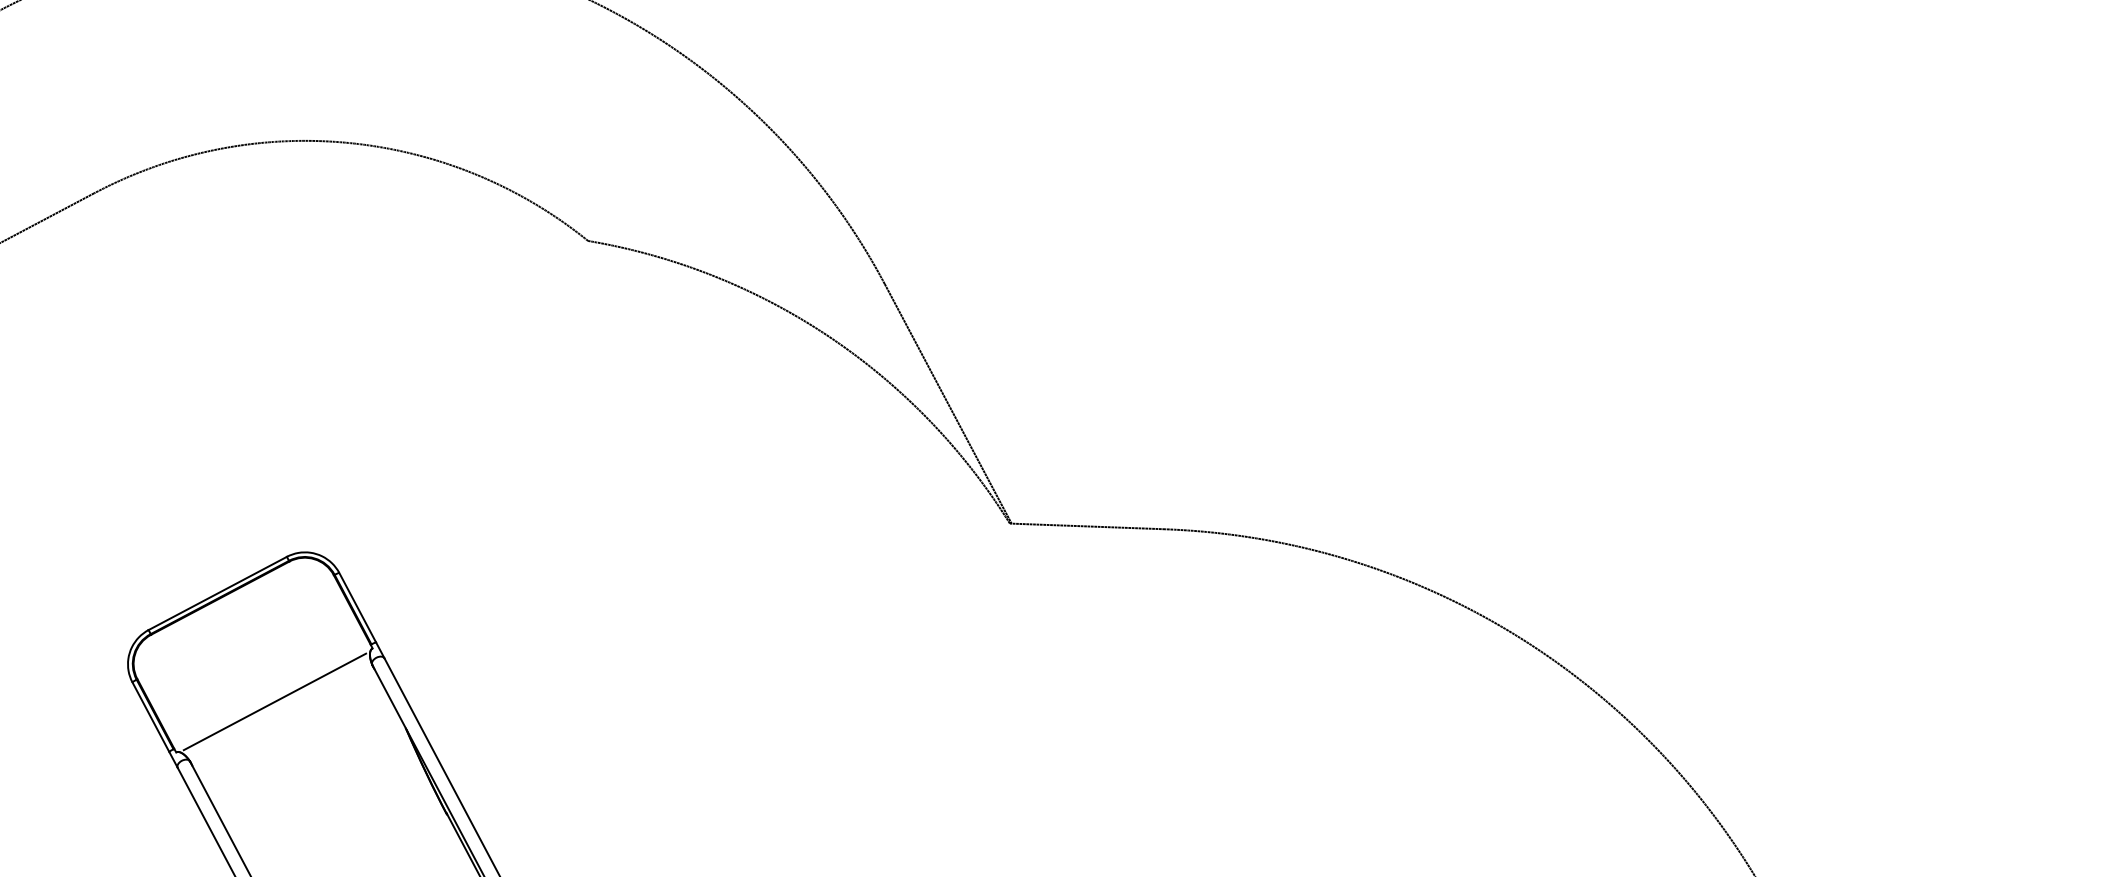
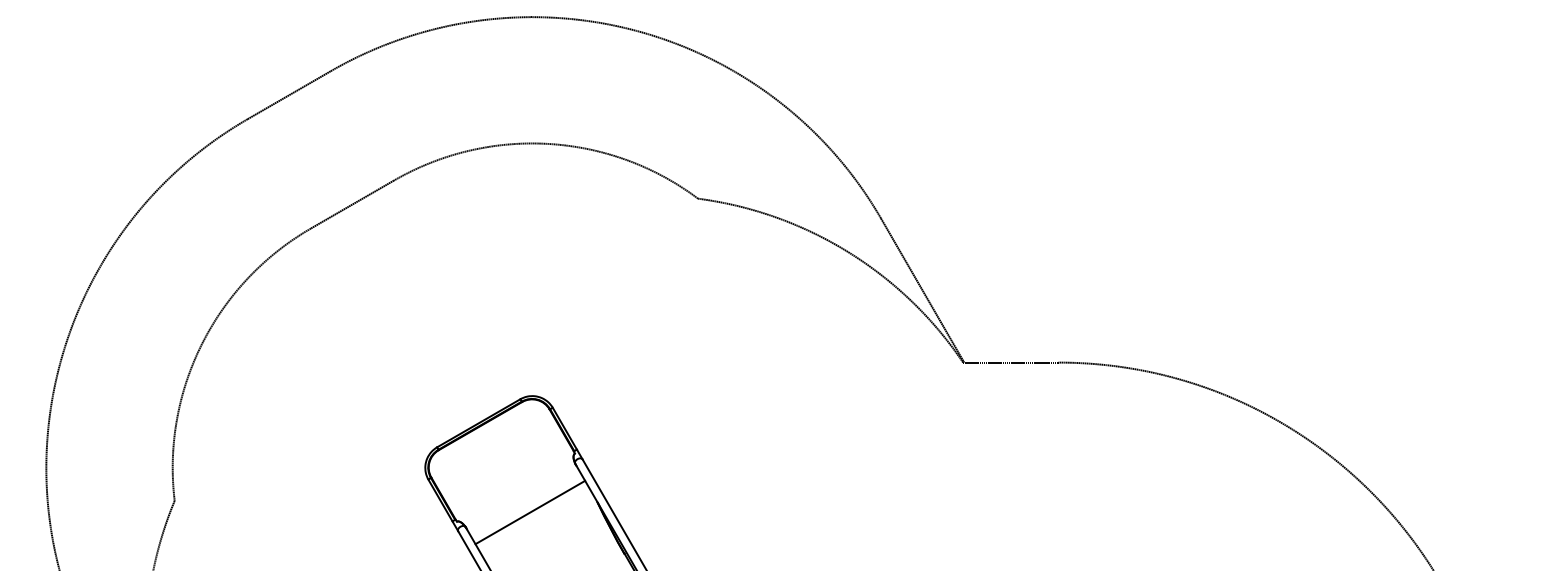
line: (275, 701) -> (530, 512), moved

